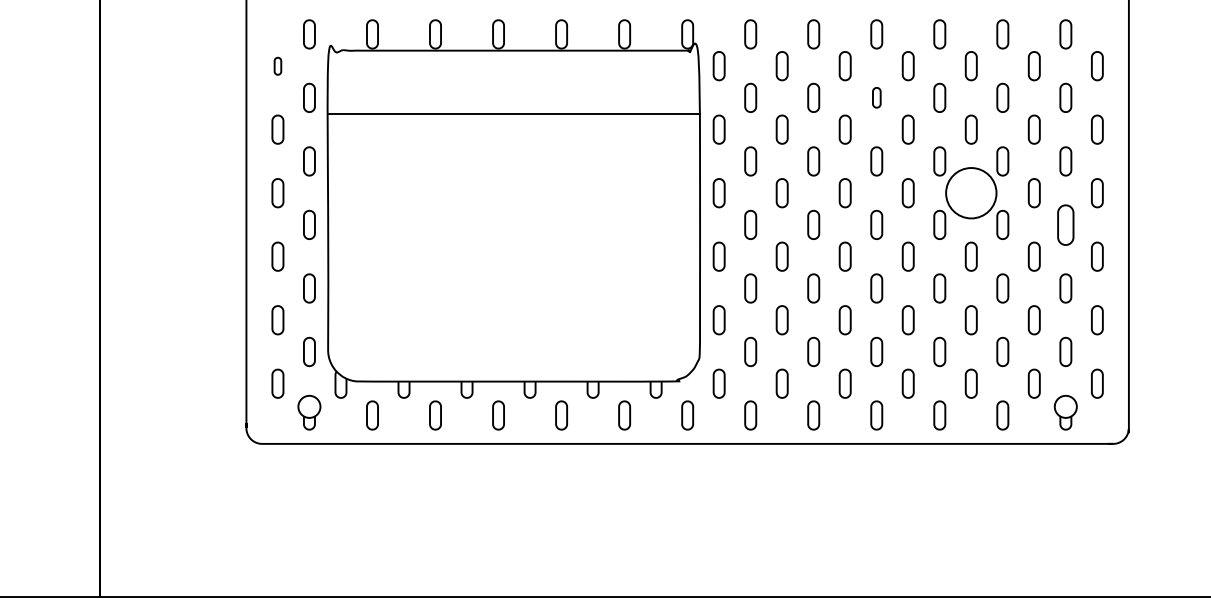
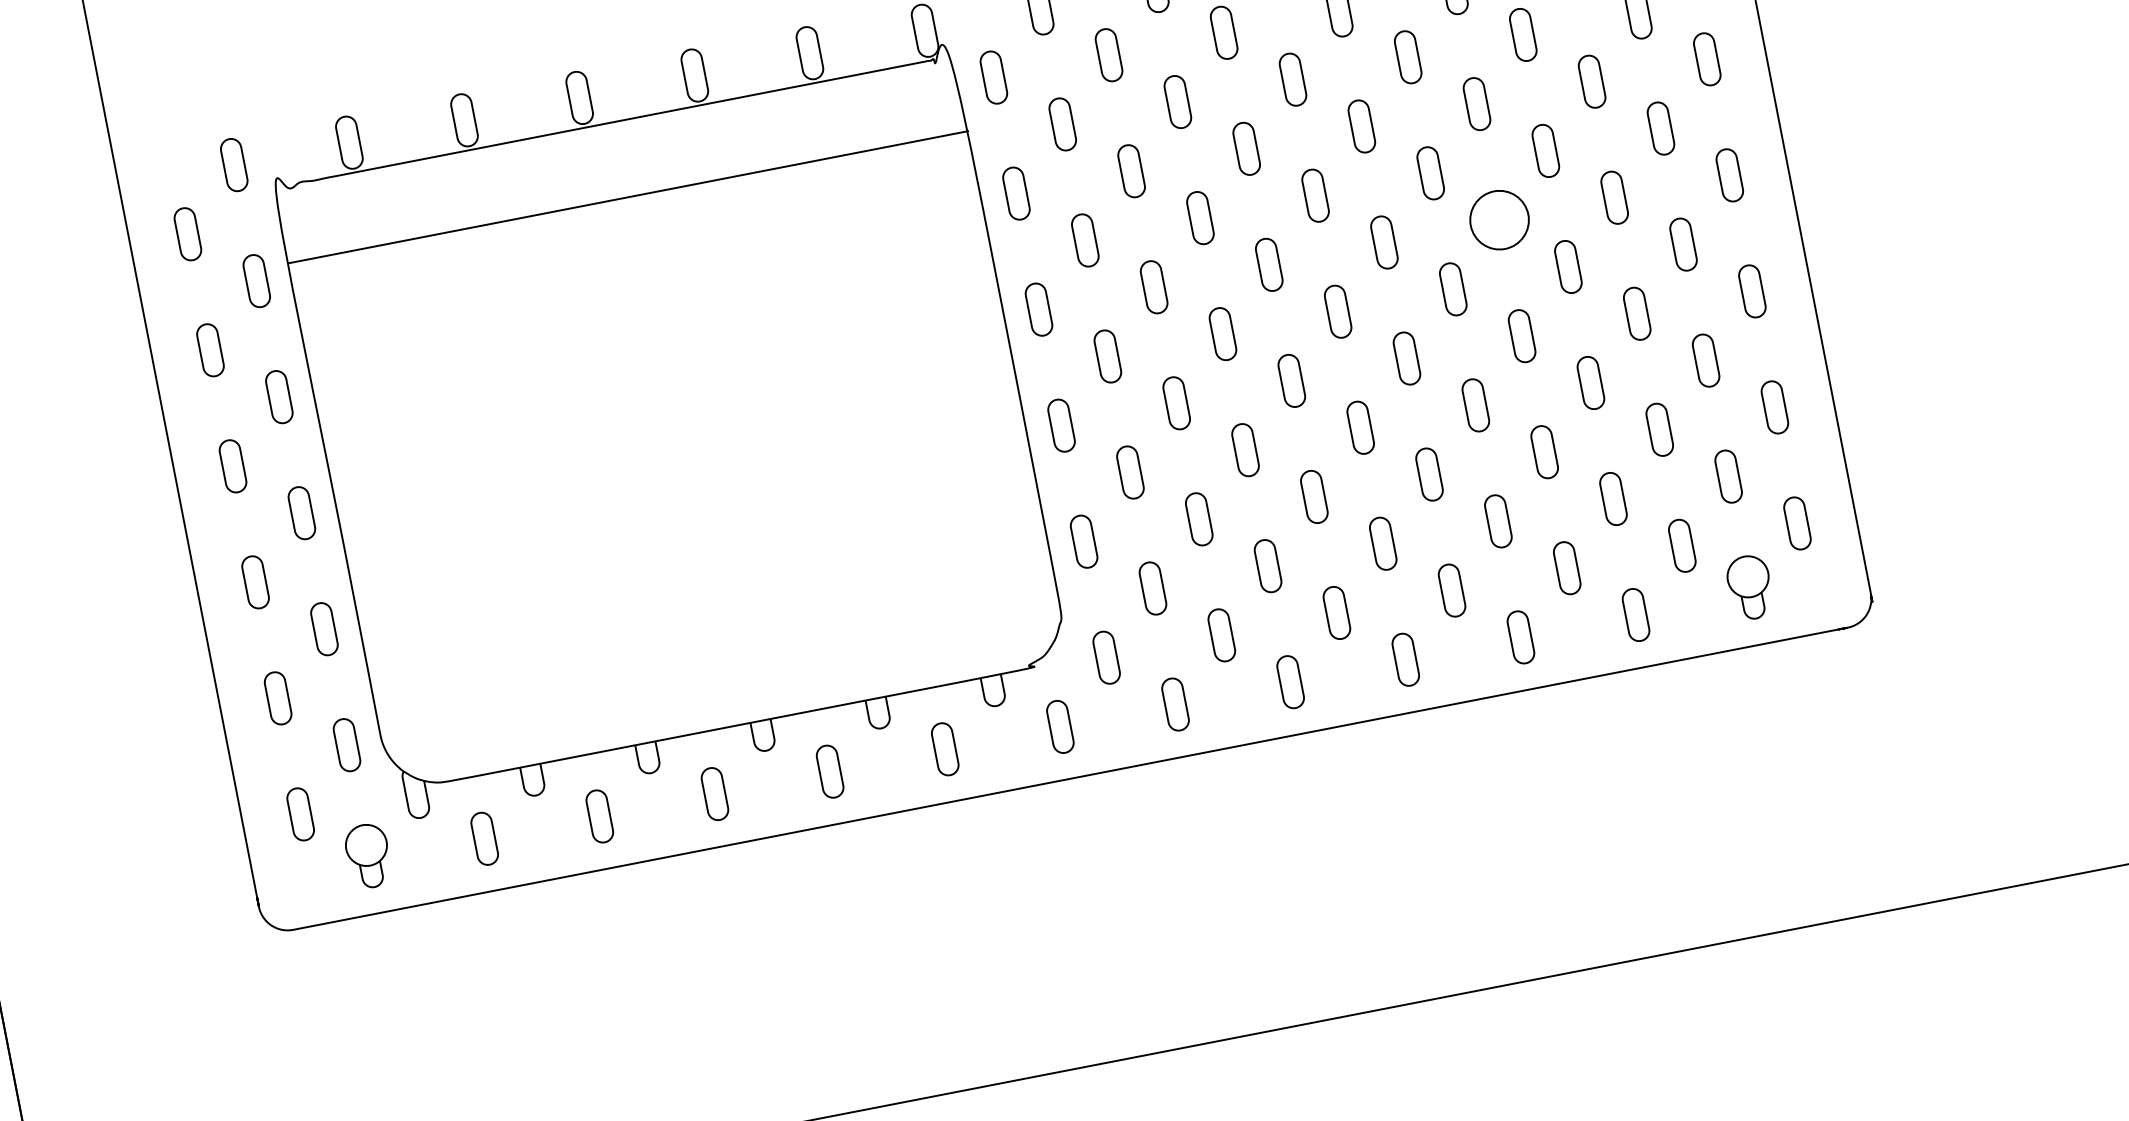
part: (277, 66) -> (187, 235), size x1.67
part: (876, 97) -> (1292, 78), size x1.43
line: (514, 113) -> (629, 196), moved
circle: (971, 192) -> (1499, 218), size x0.62
part: (1065, 224) -> (1682, 243), size x0.71

